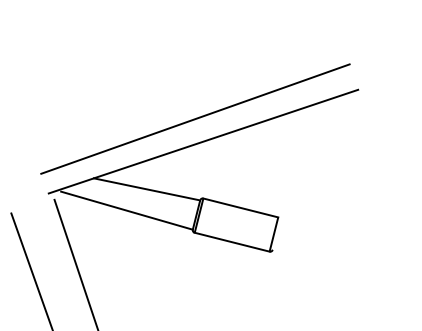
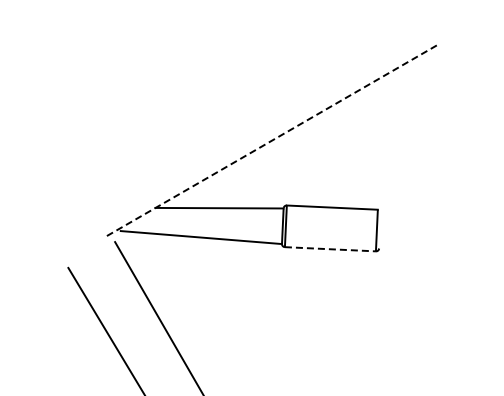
line: (195, 118) -> (258, 115), removed
line: (204, 141) -> (274, 139), solid -> dashed
line: (232, 242) -> (330, 249), solid -> dashed

